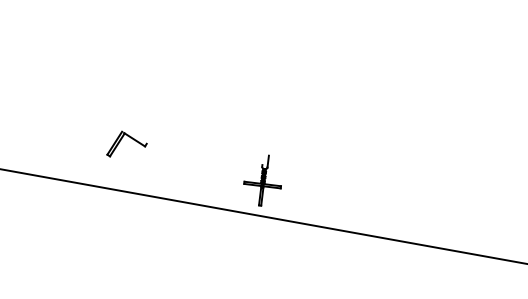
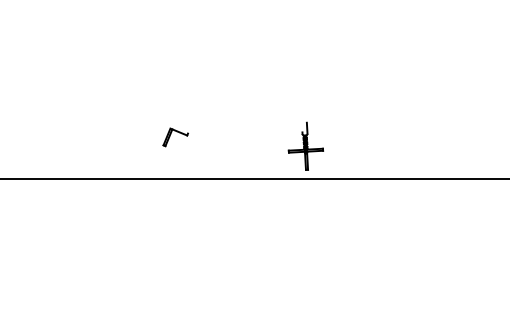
part: (127, 146) -> (175, 137), size x0.71

